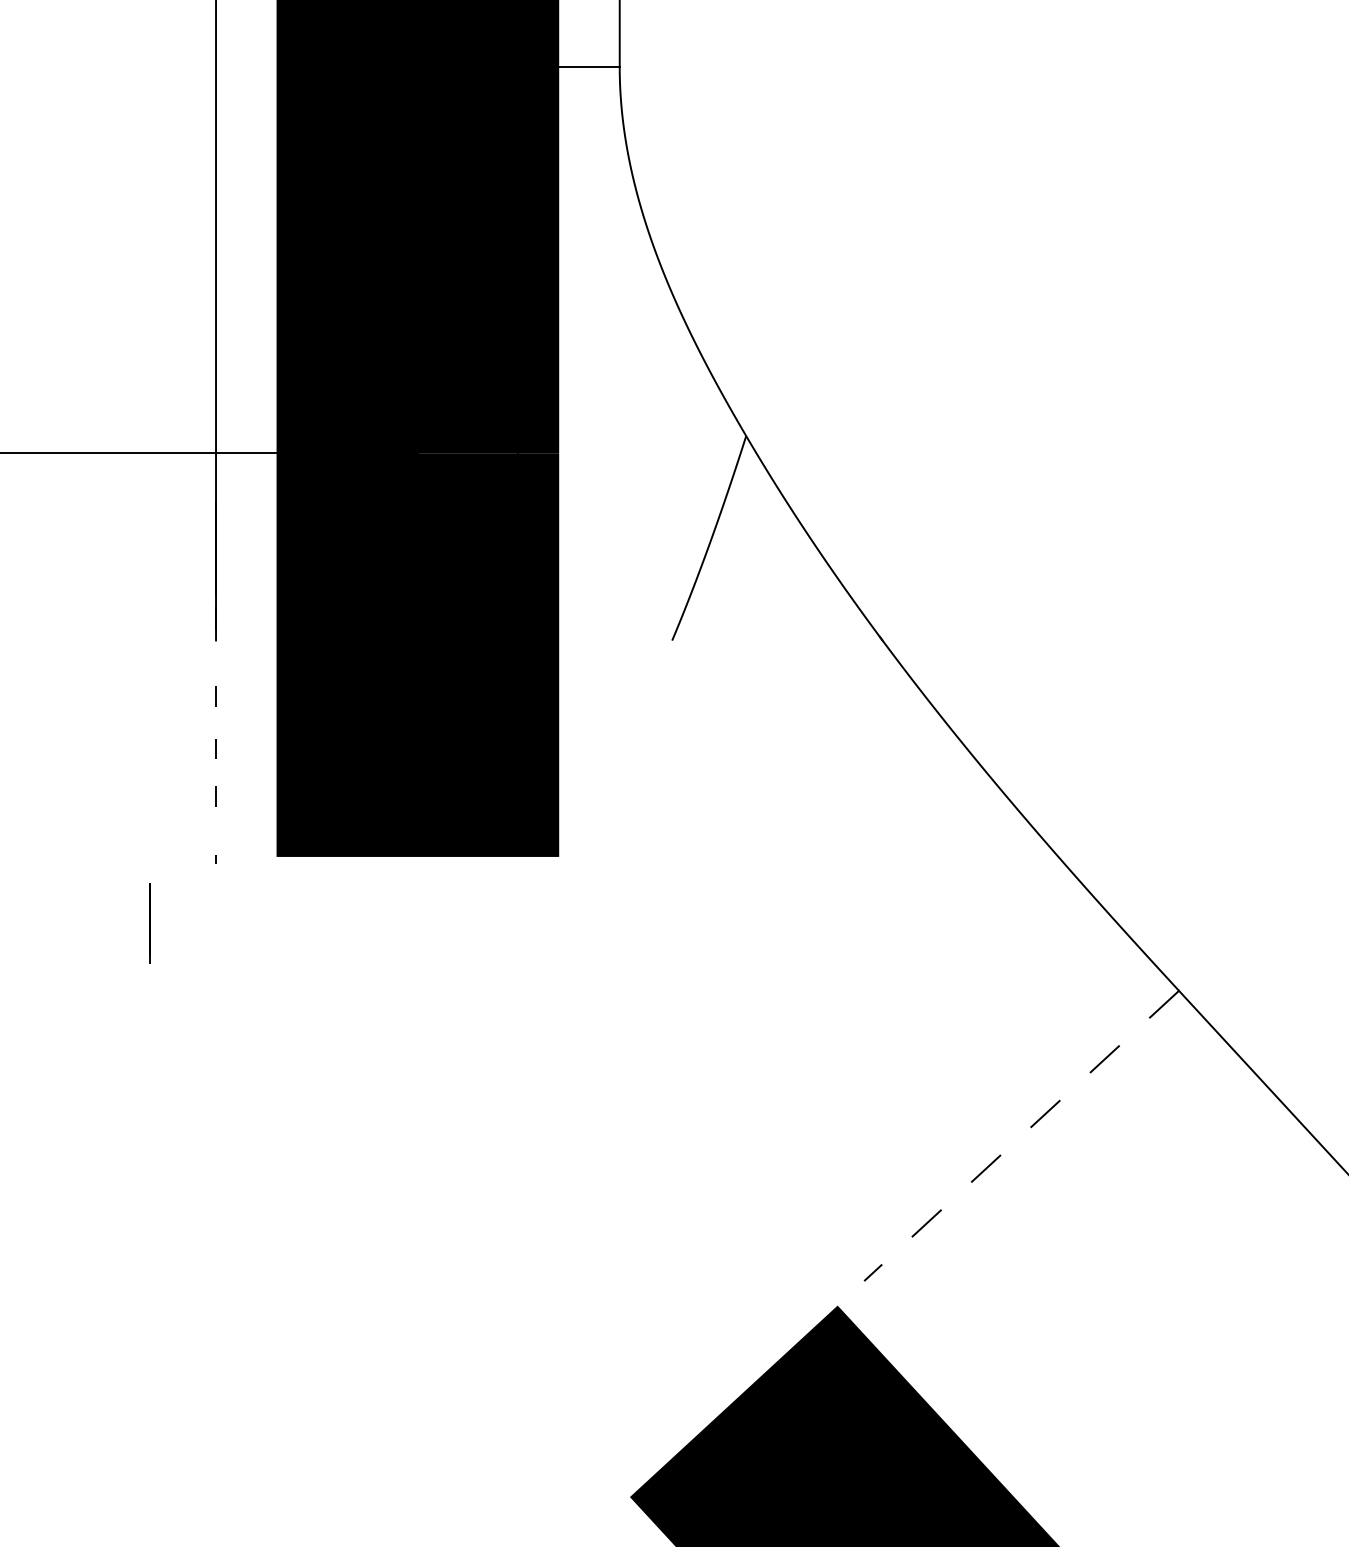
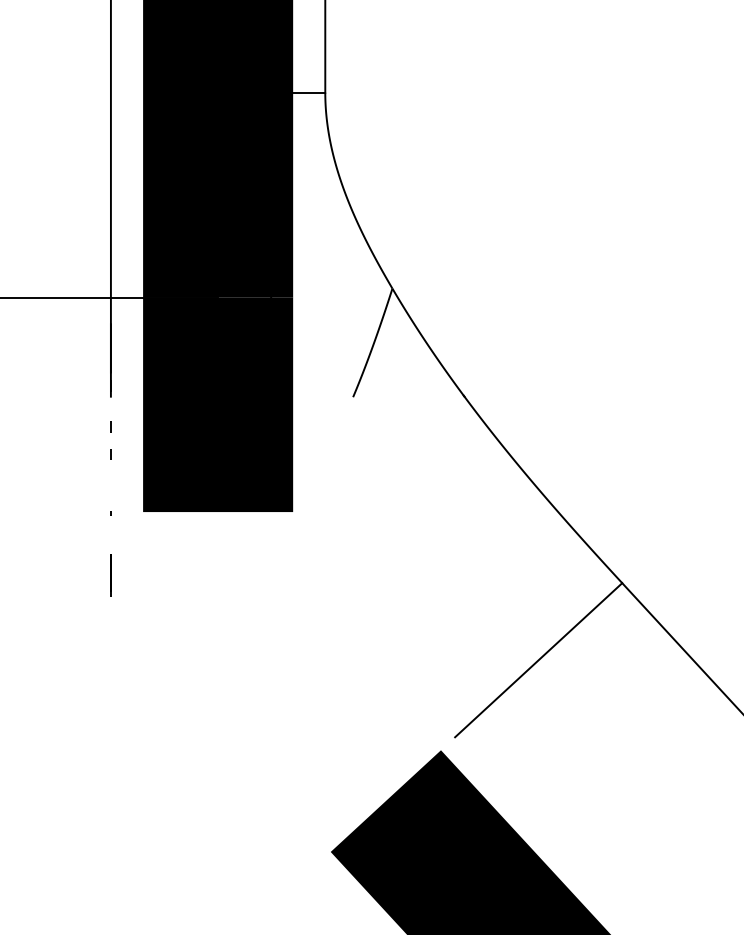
line: (215, 795) -> (110, 479), removed
line: (149, 923) -> (110, 575), moved
line: (1021, 1136) -> (538, 660), dashed -> solid

